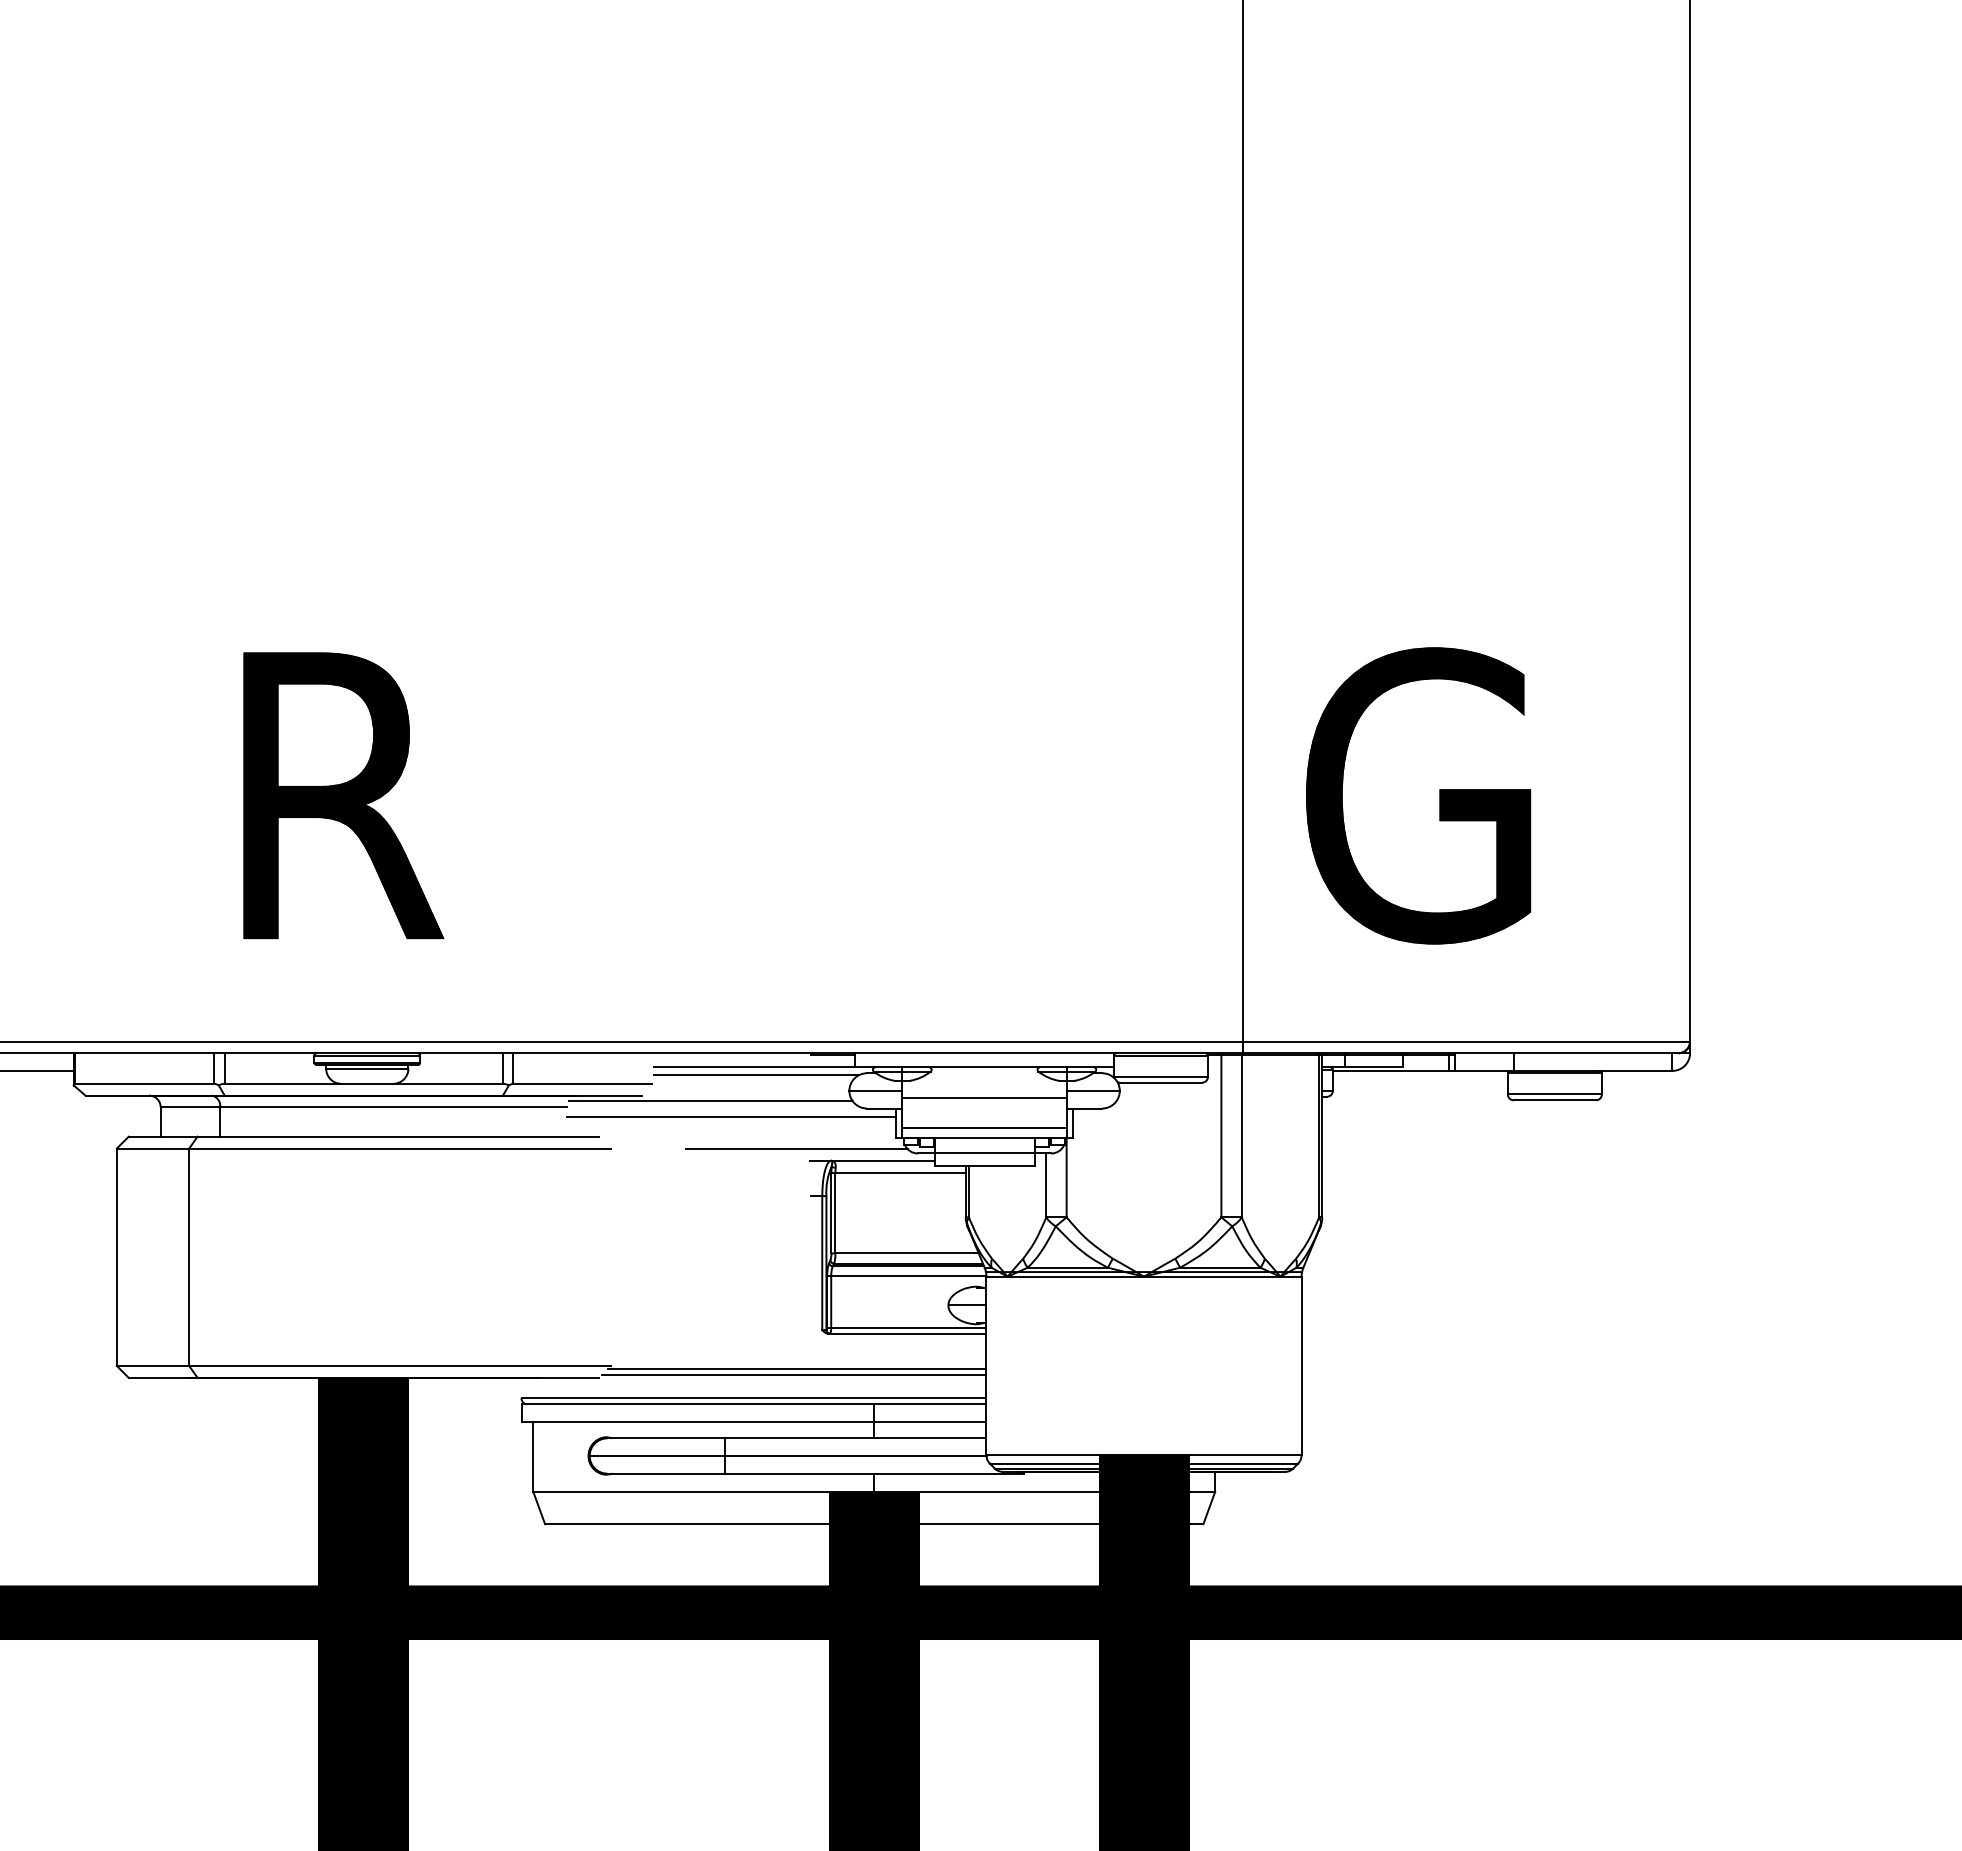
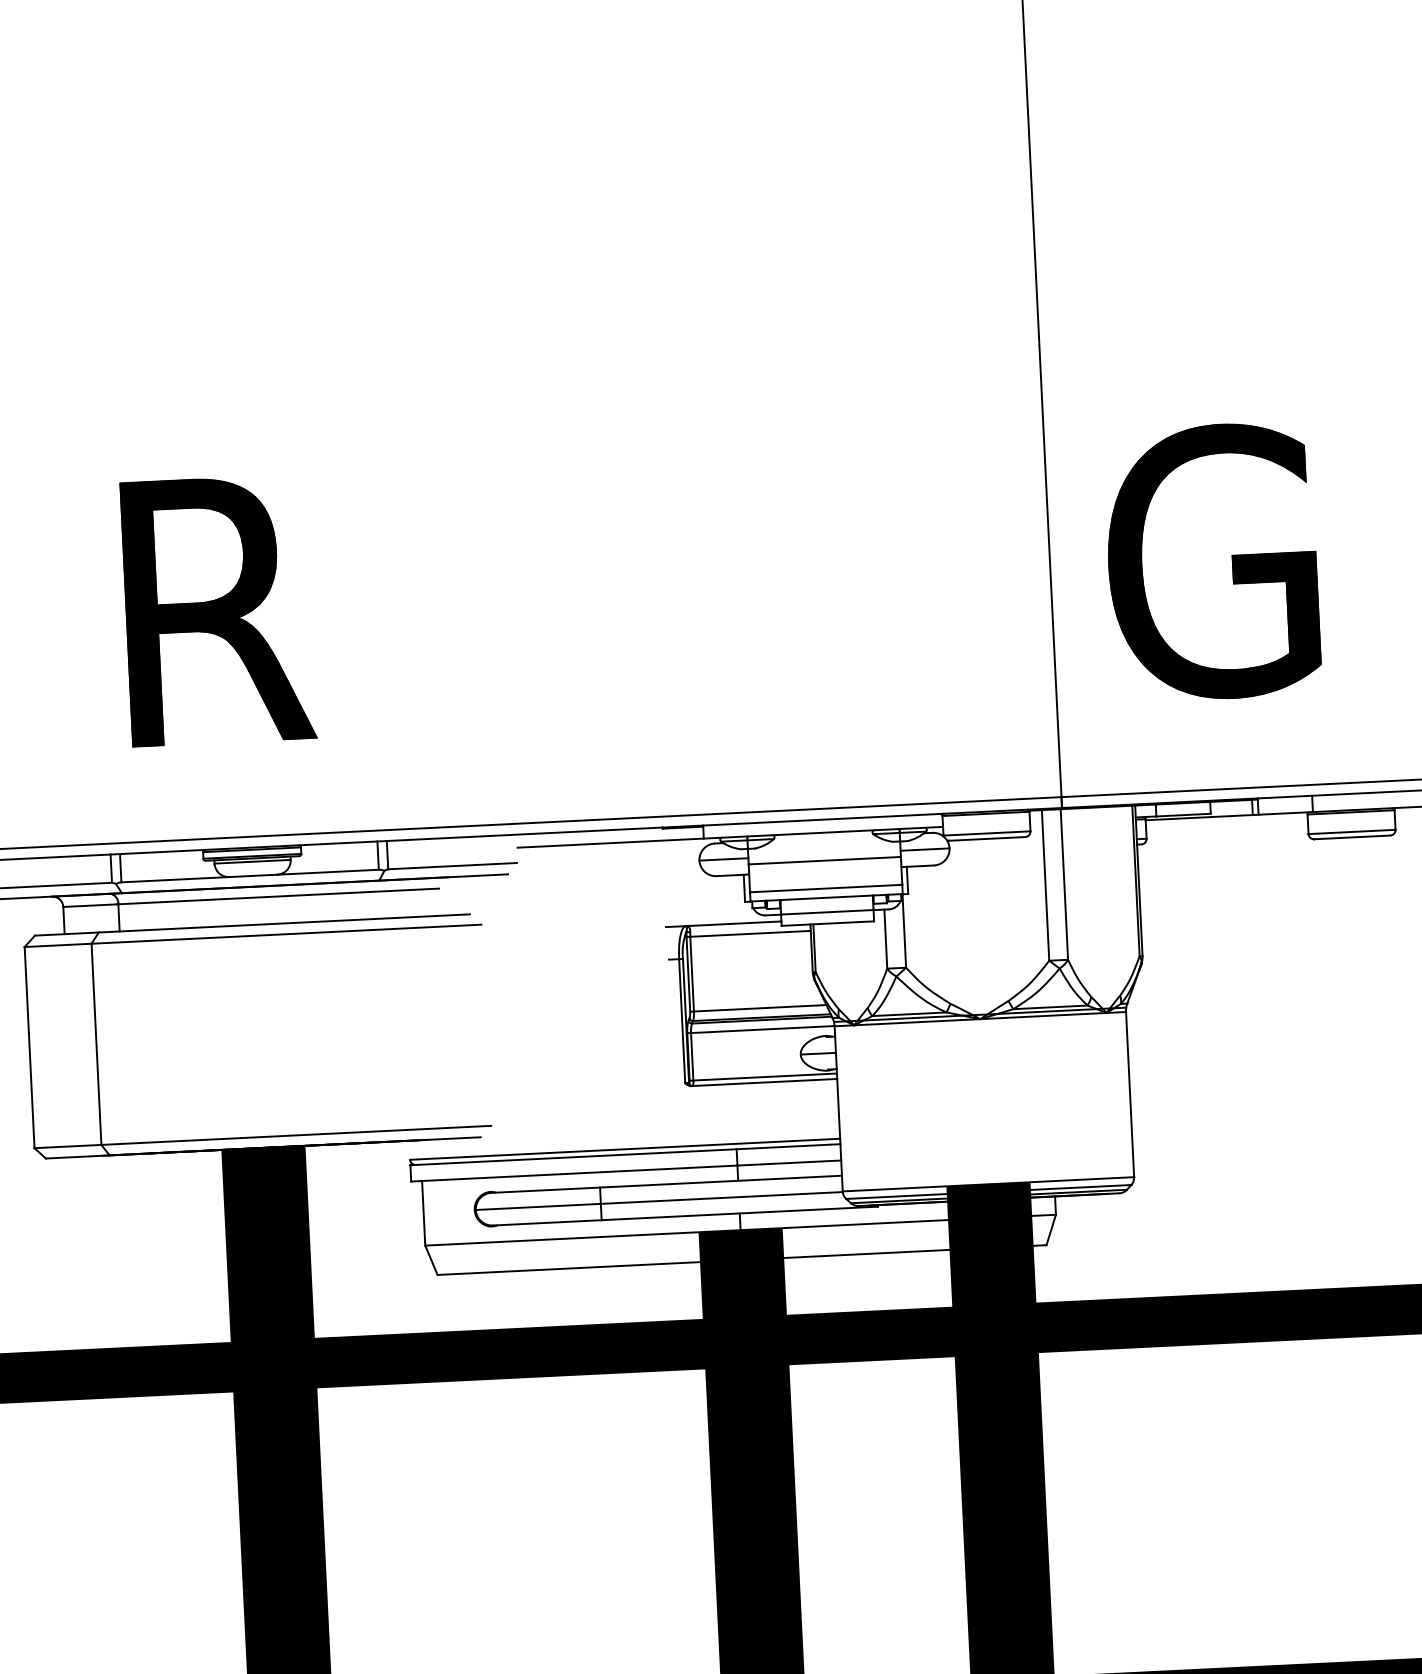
line: (756, 1075) -> (612, 850), removed
line: (710, 1101) -> (571, 876), removed
line: (731, 1116) -> (591, 889), removed
line: (796, 1149) -> (653, 917), removed
line: (796, 1368) -> (663, 1119), removed
line: (793, 1374) -> (660, 1125), removed

